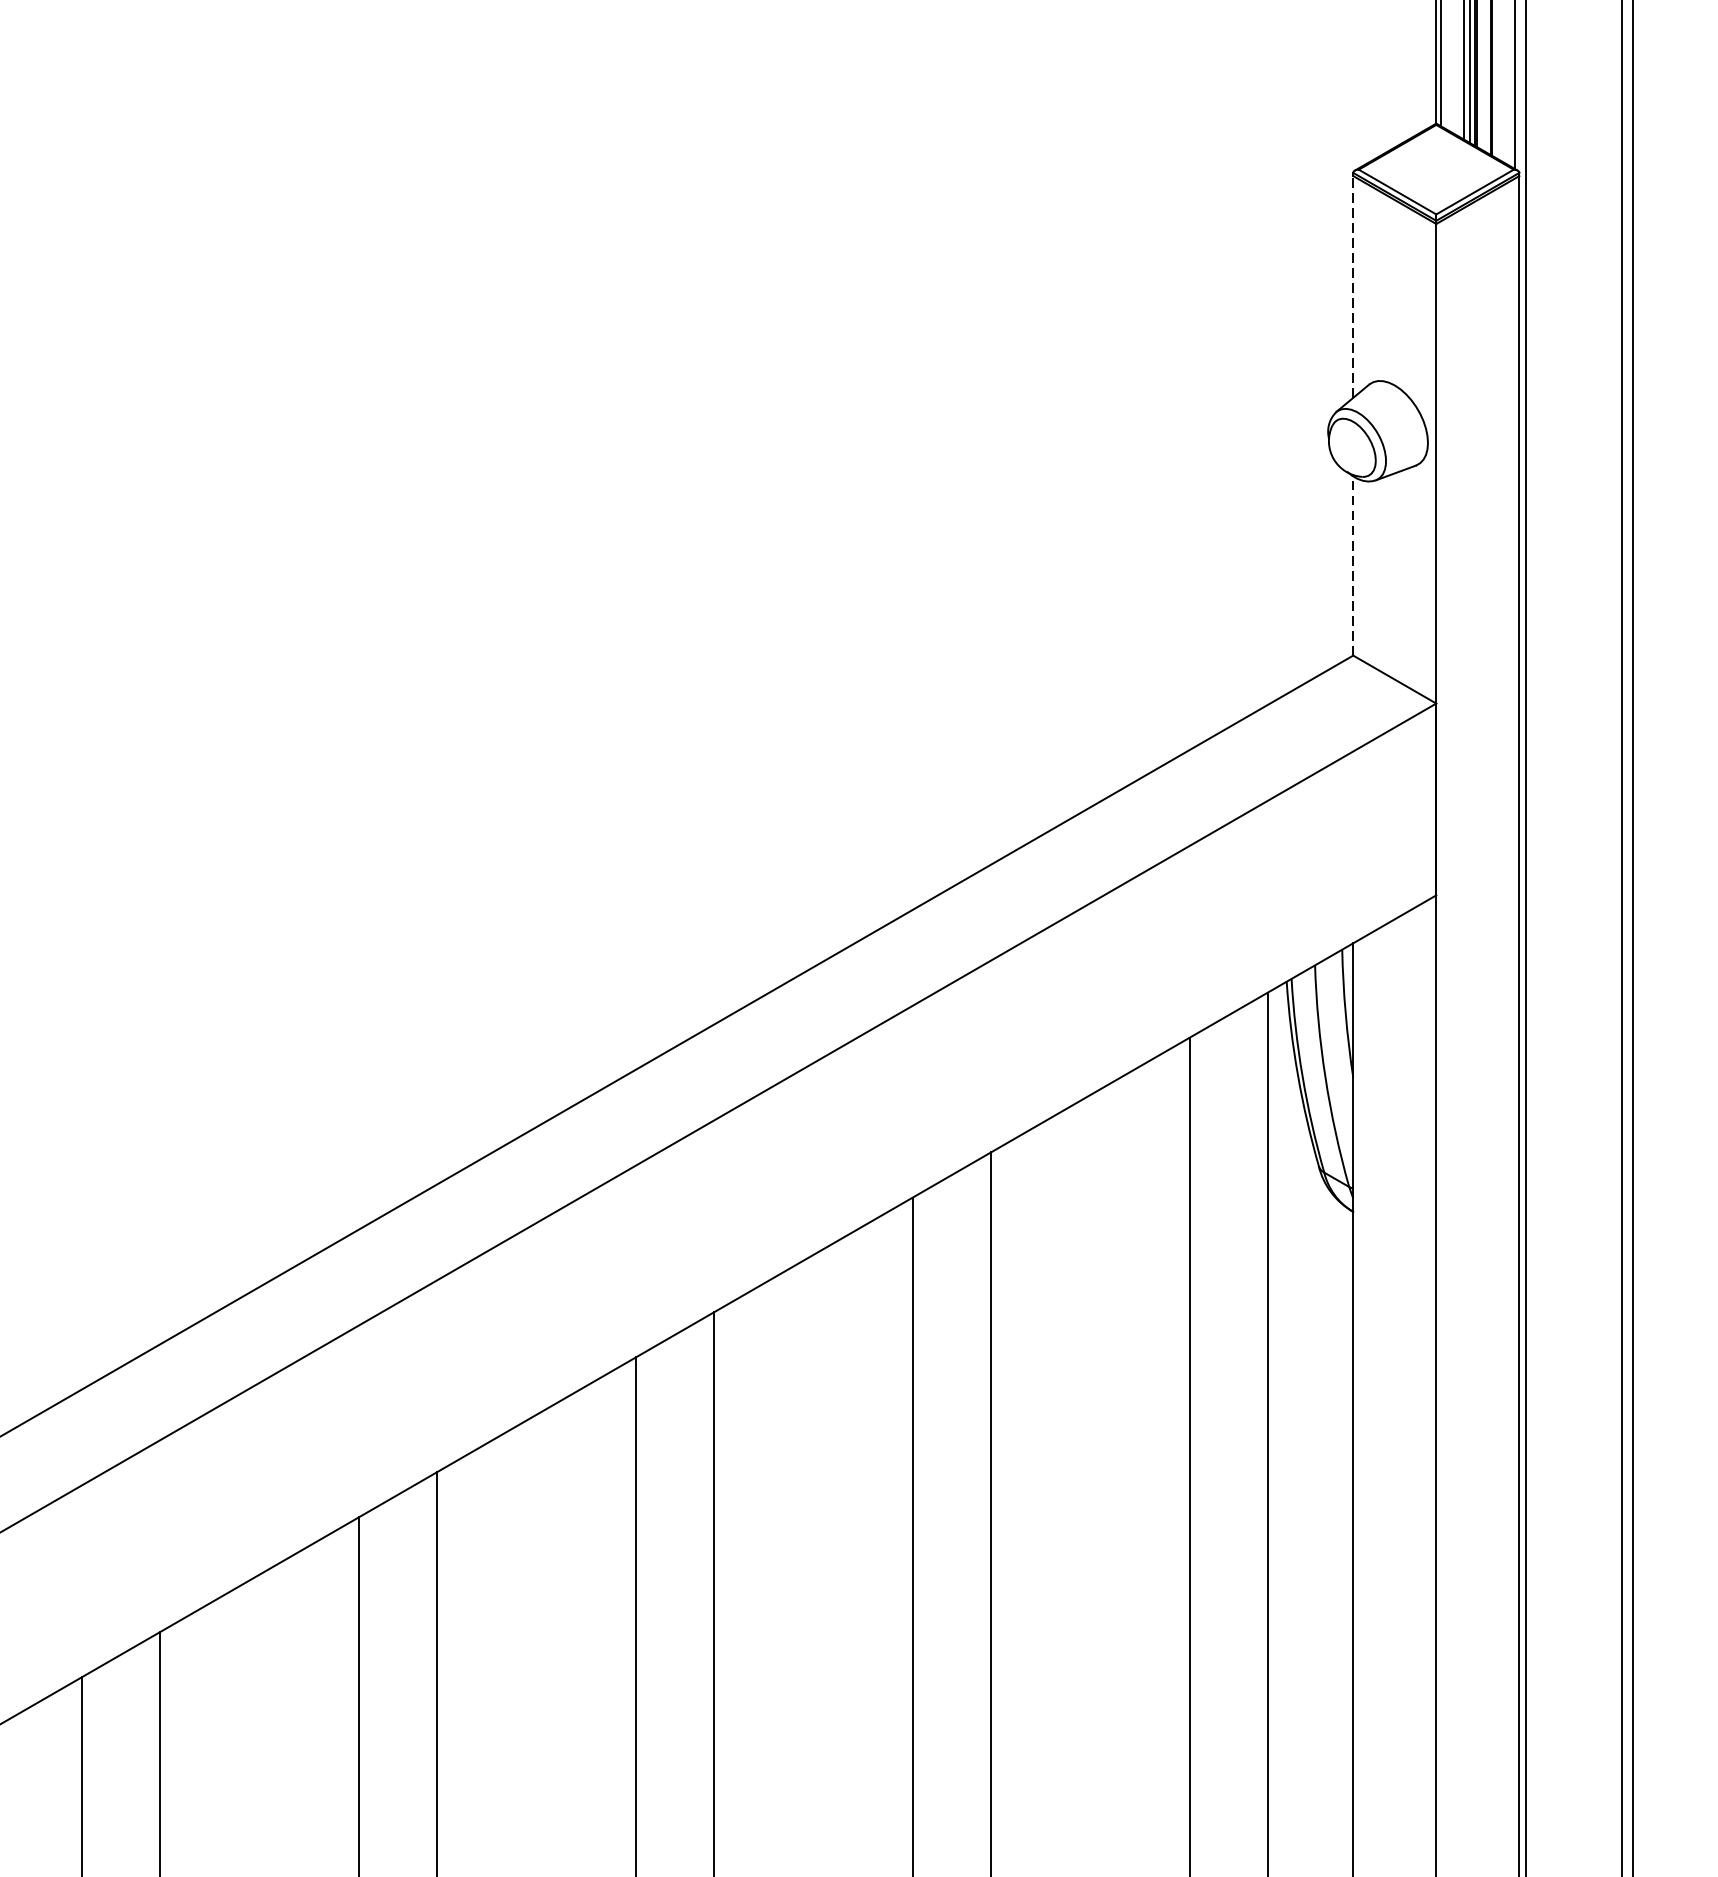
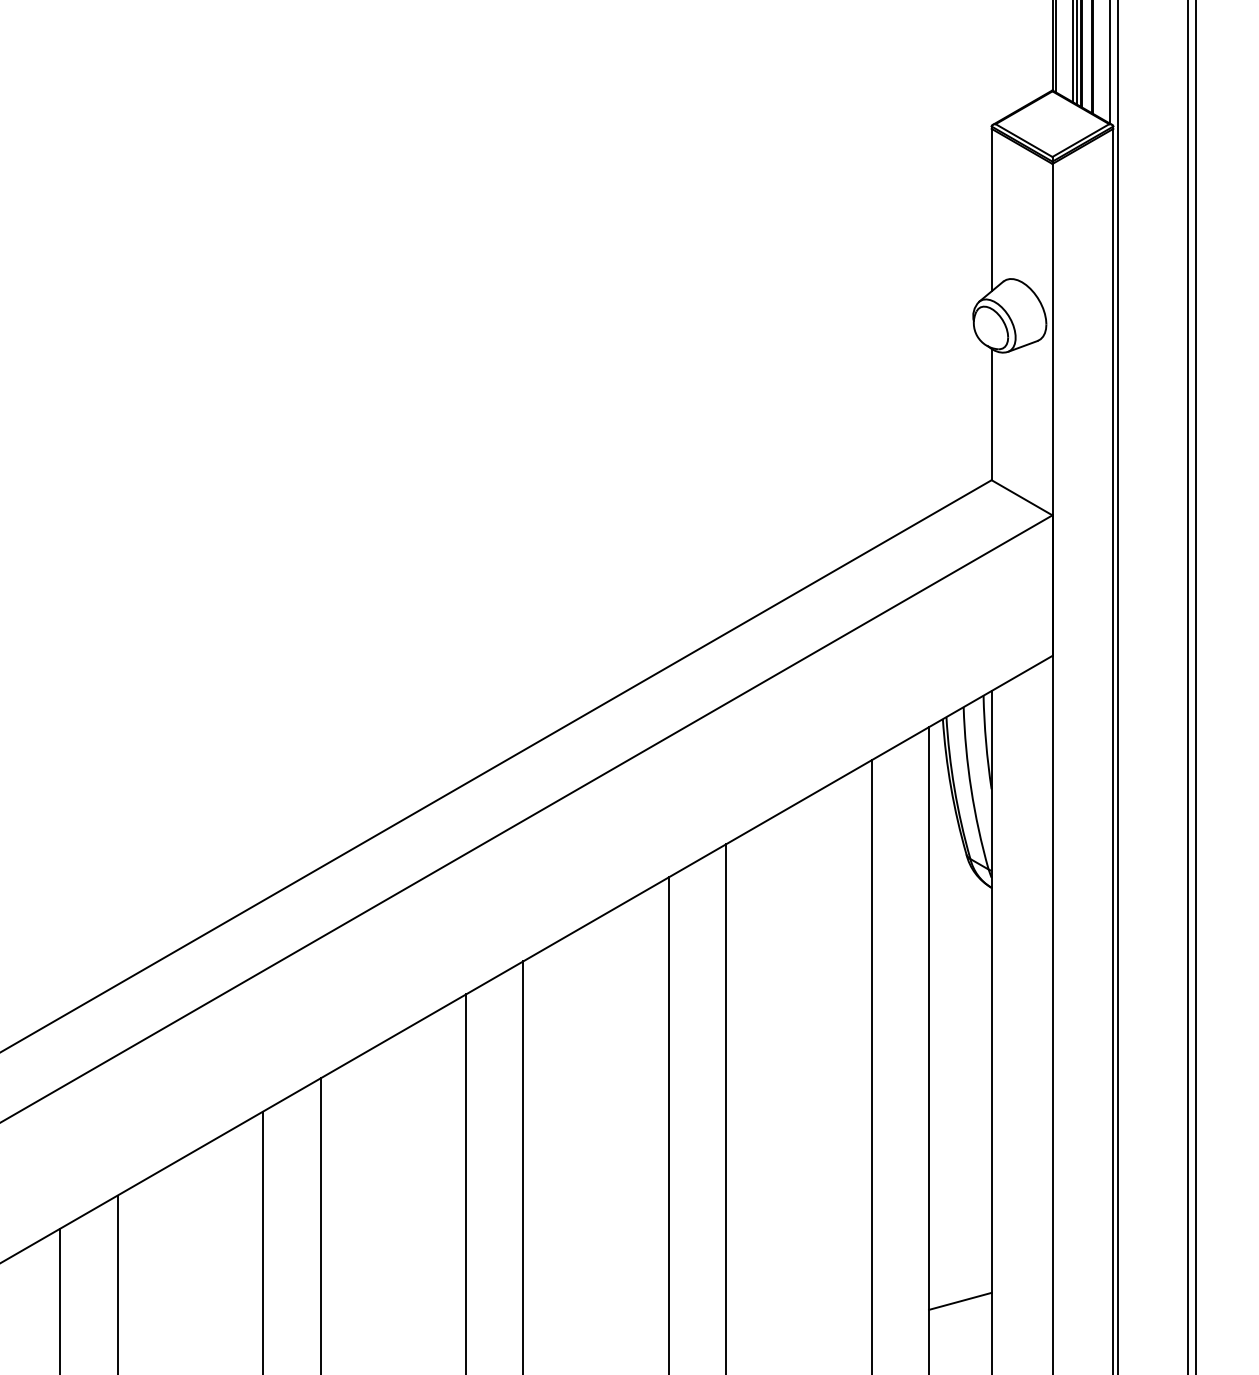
line: (1353, 286) -> (991, 209), dashed -> solid
line: (1353, 565) -> (991, 414), dashed -> solid
line: (1310, 1775) -> (960, 1300), added

